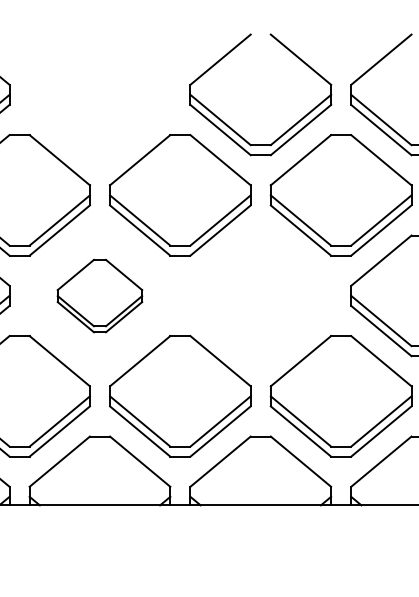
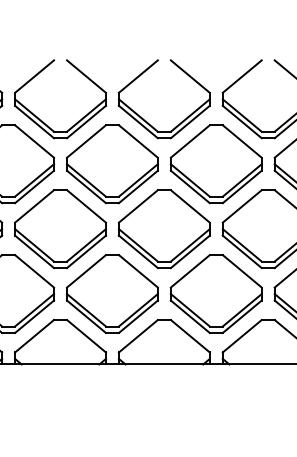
part: (72, 127) -> (42, 120), added
part: (99, 296) -> (60, 229), size x1.67
part: (259, 296) -> (163, 229), added

